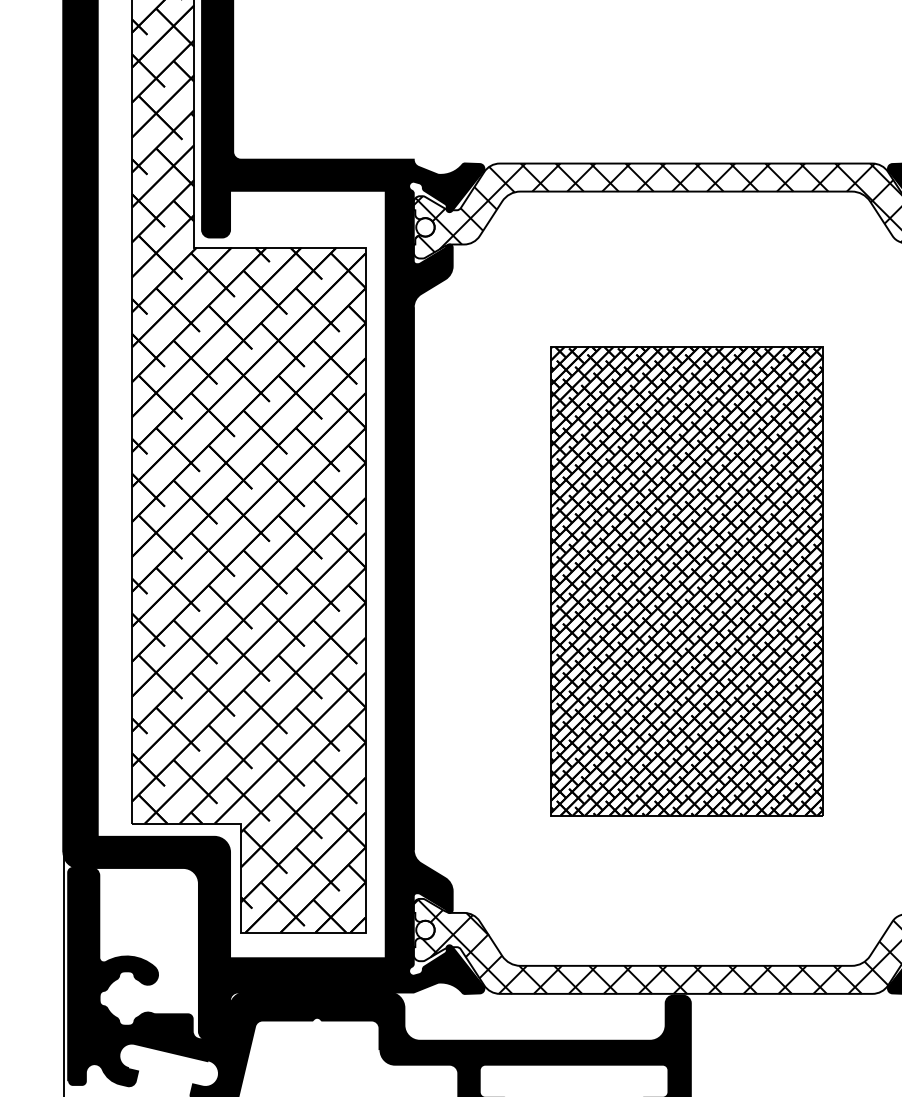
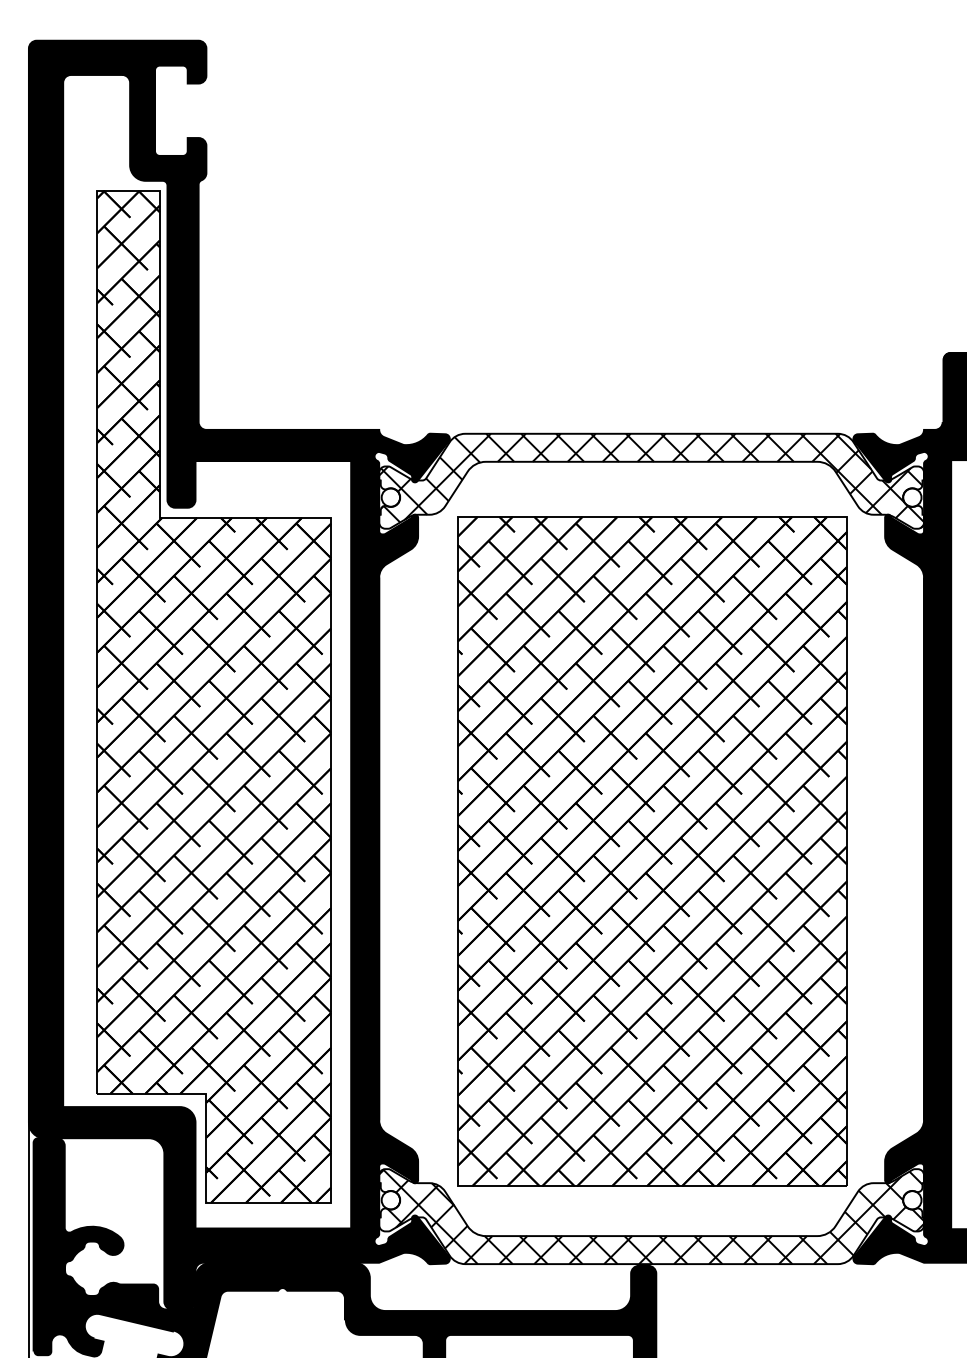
part: (687, 581) -> (652, 851), size x1.43

